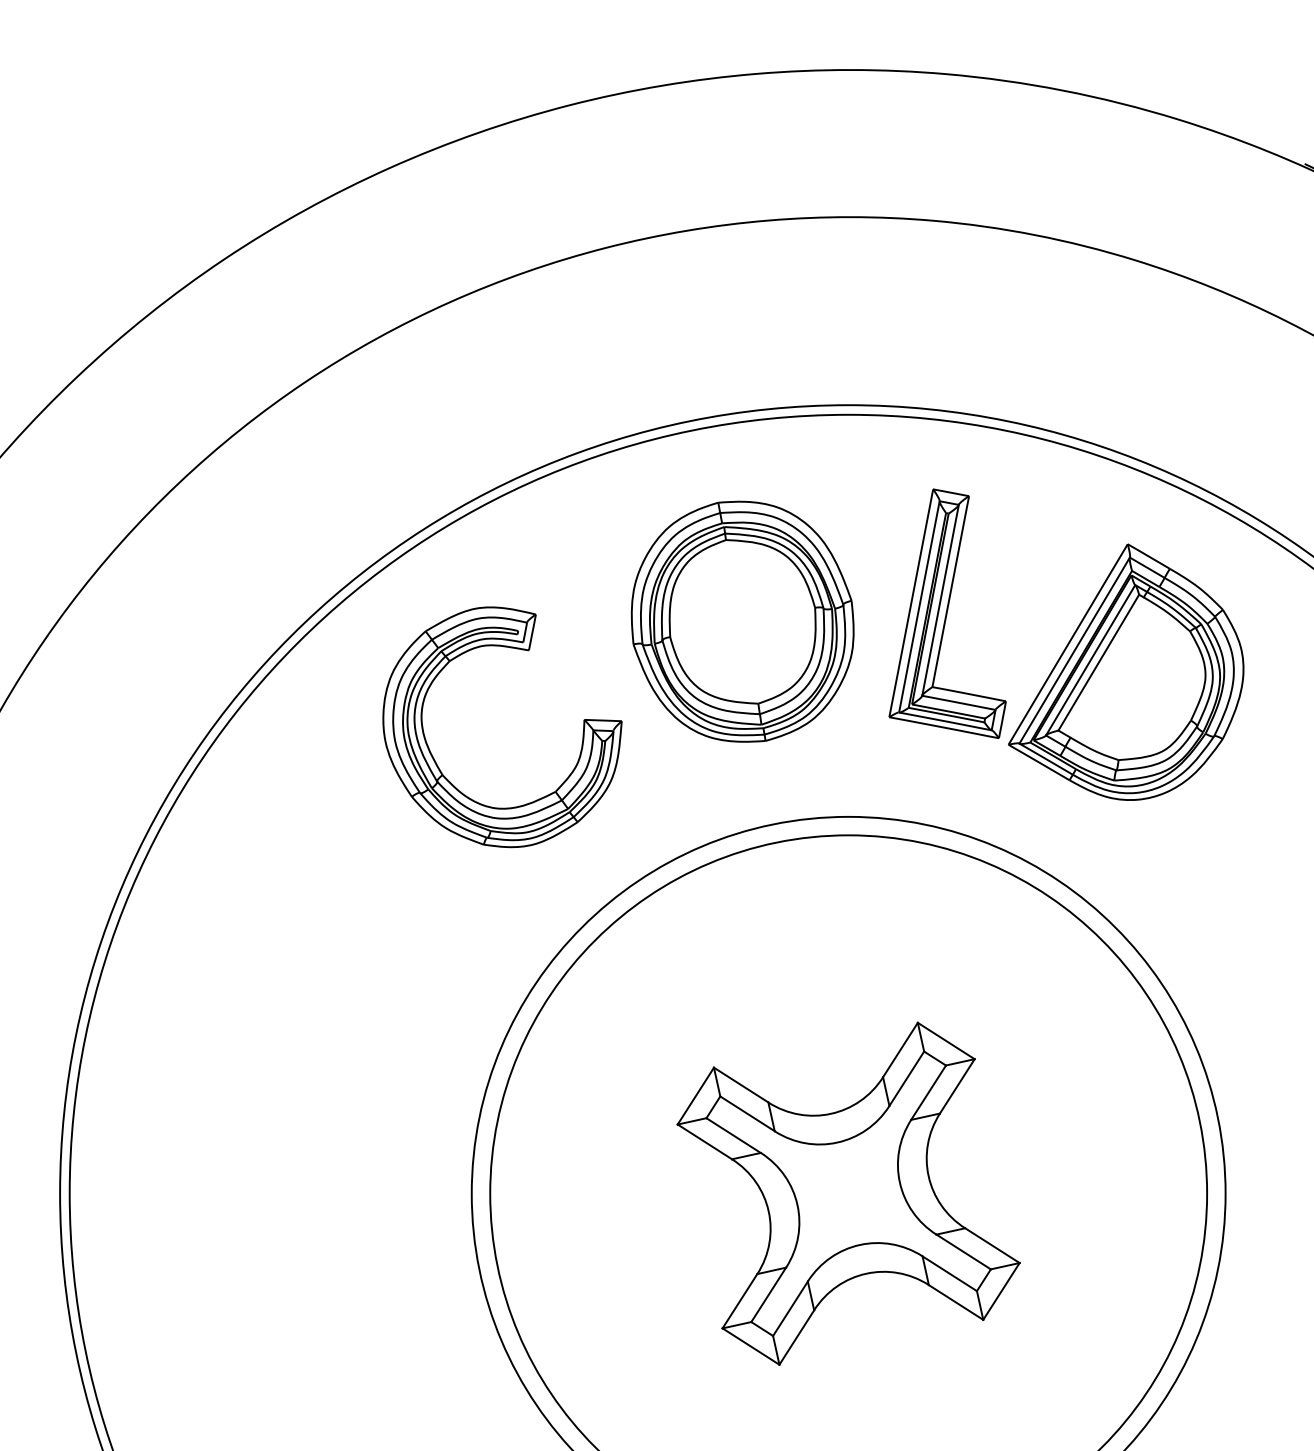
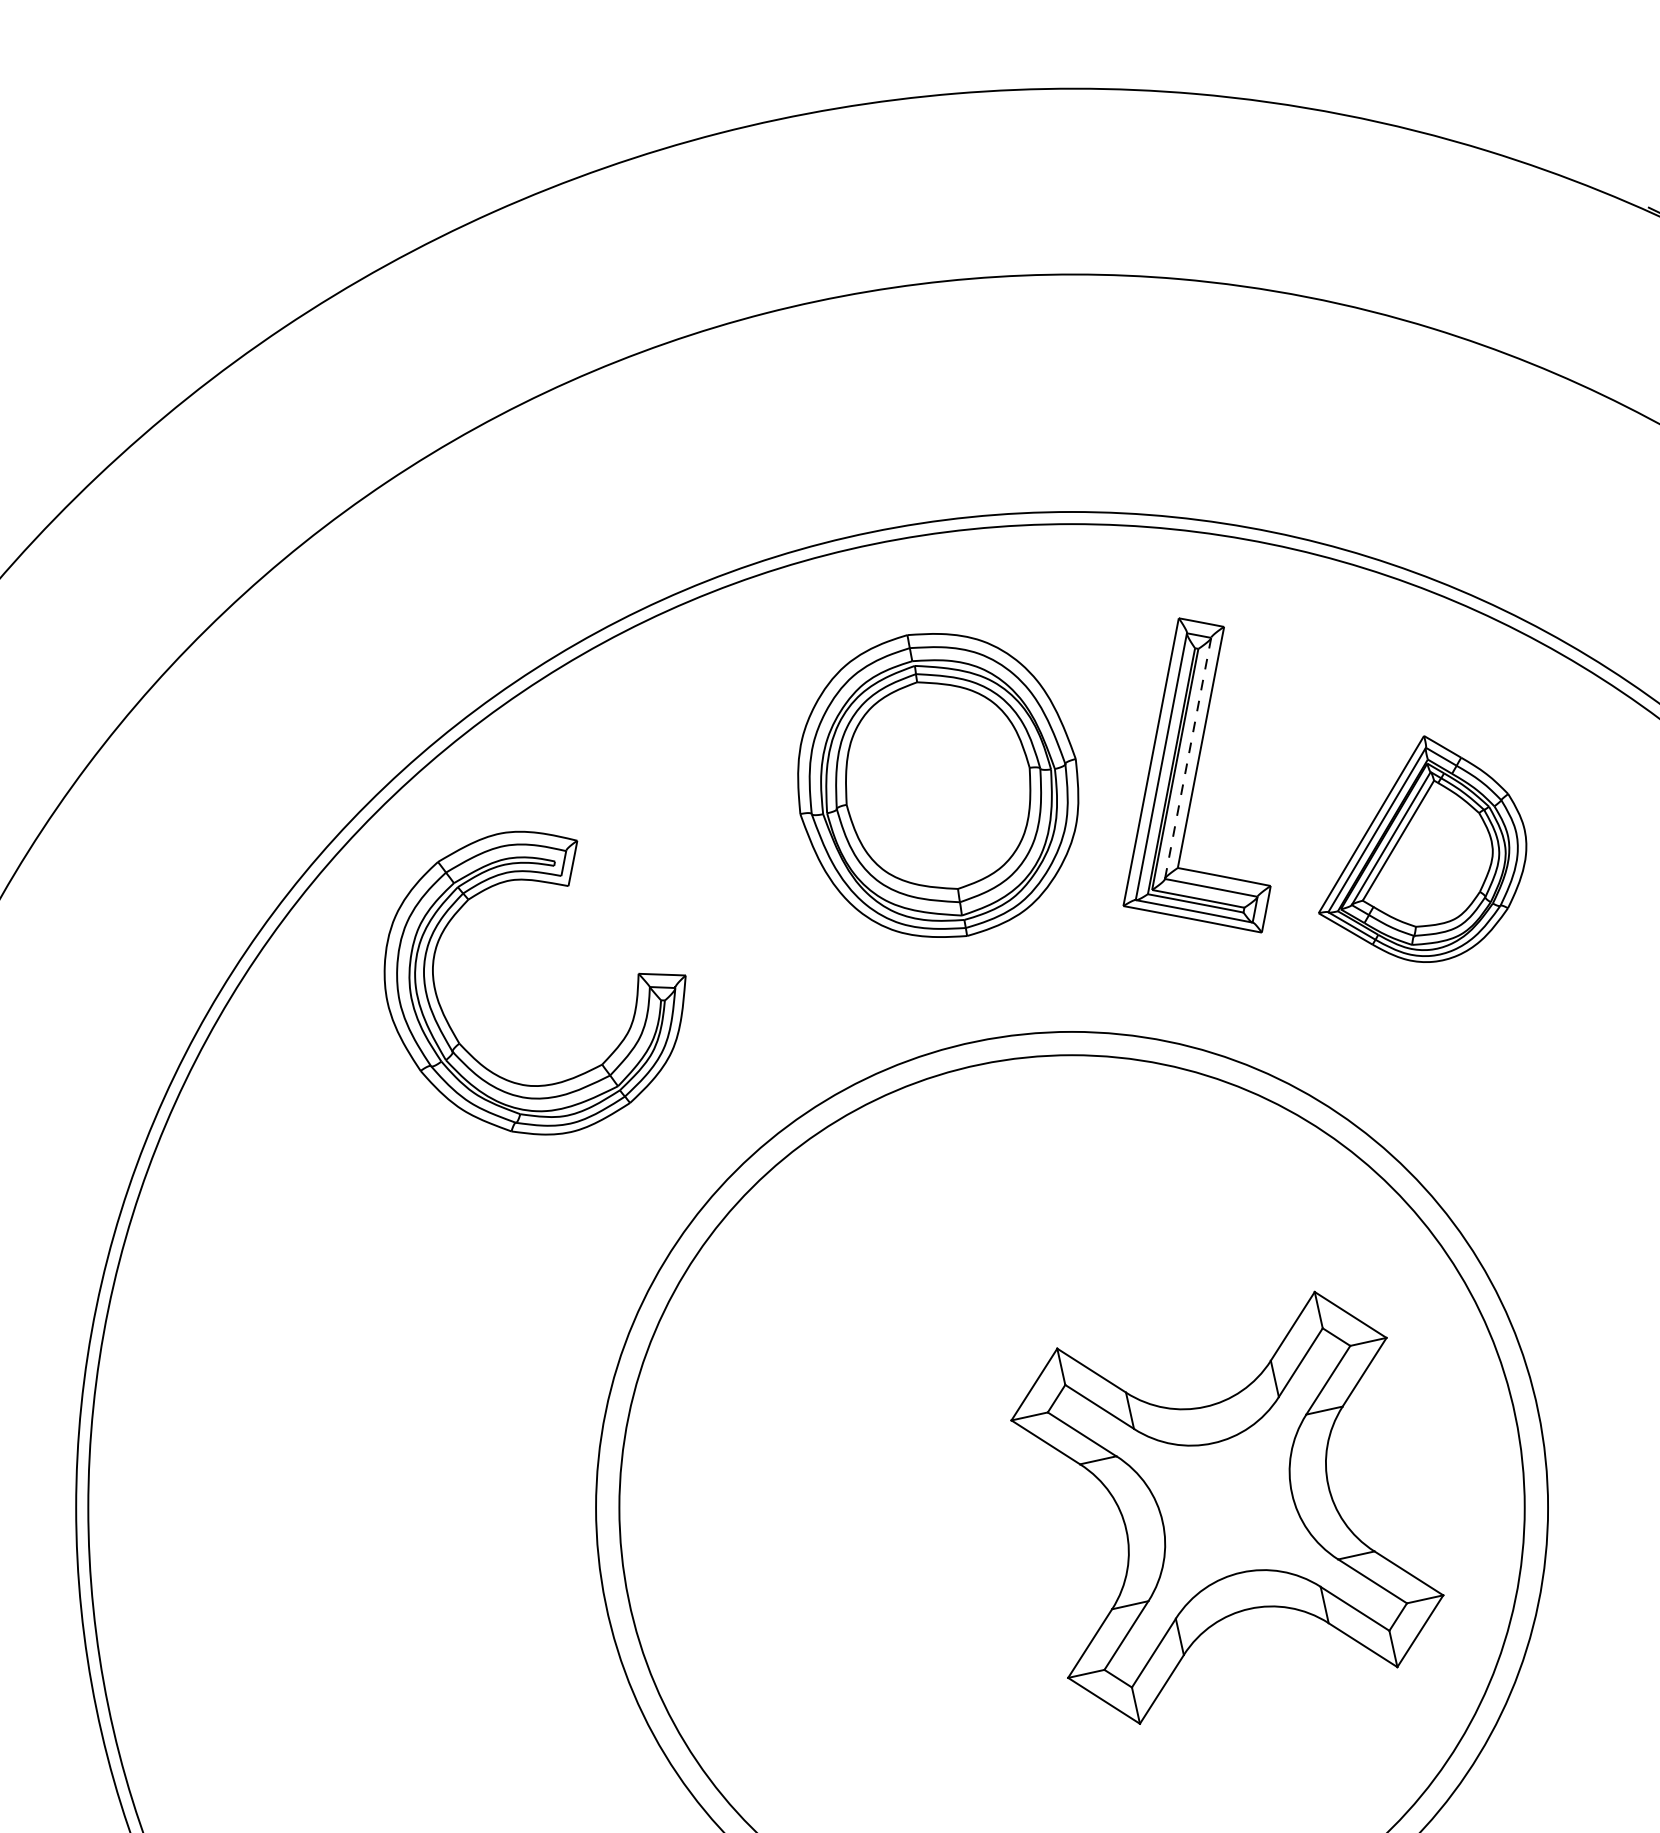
line: (940, 599) -> (1188, 757), solid -> dashed
part: (1126, 671) -> (1422, 848), size x0.7
part: (439, 767) -> (455, 1033), moved
part: (848, 1193) -> (1227, 1507), moved

